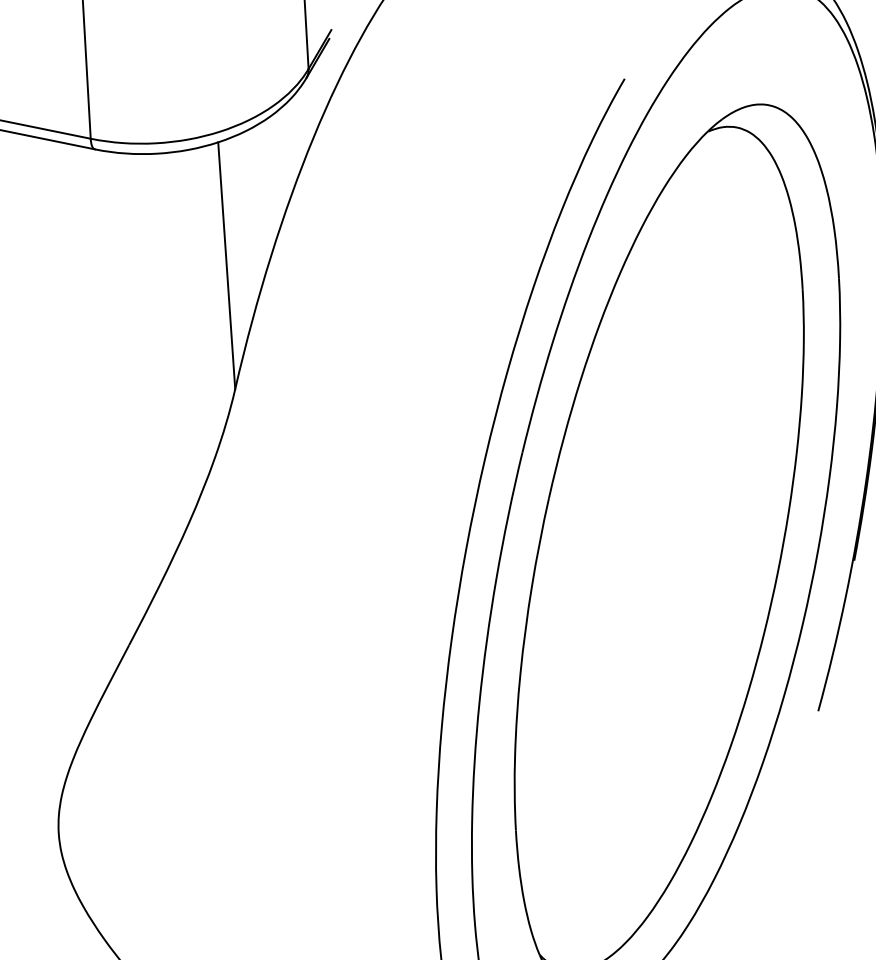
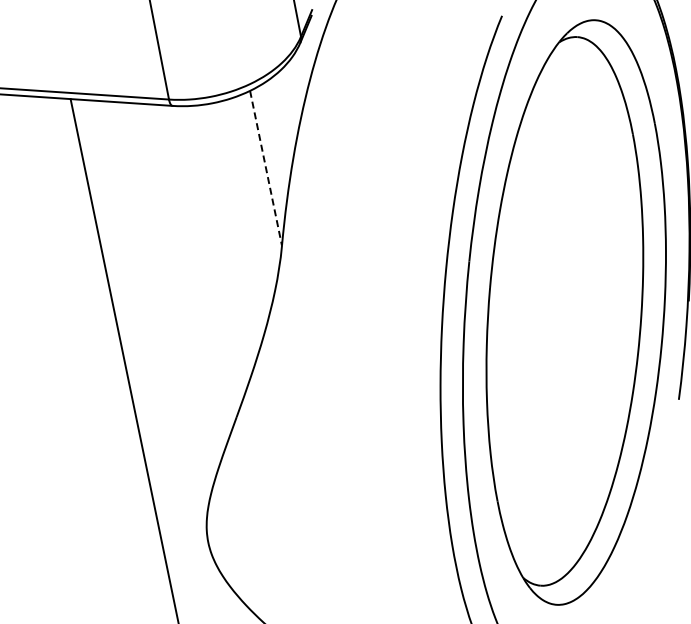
line: (227, 266) -> (266, 168), solid -> dashed

